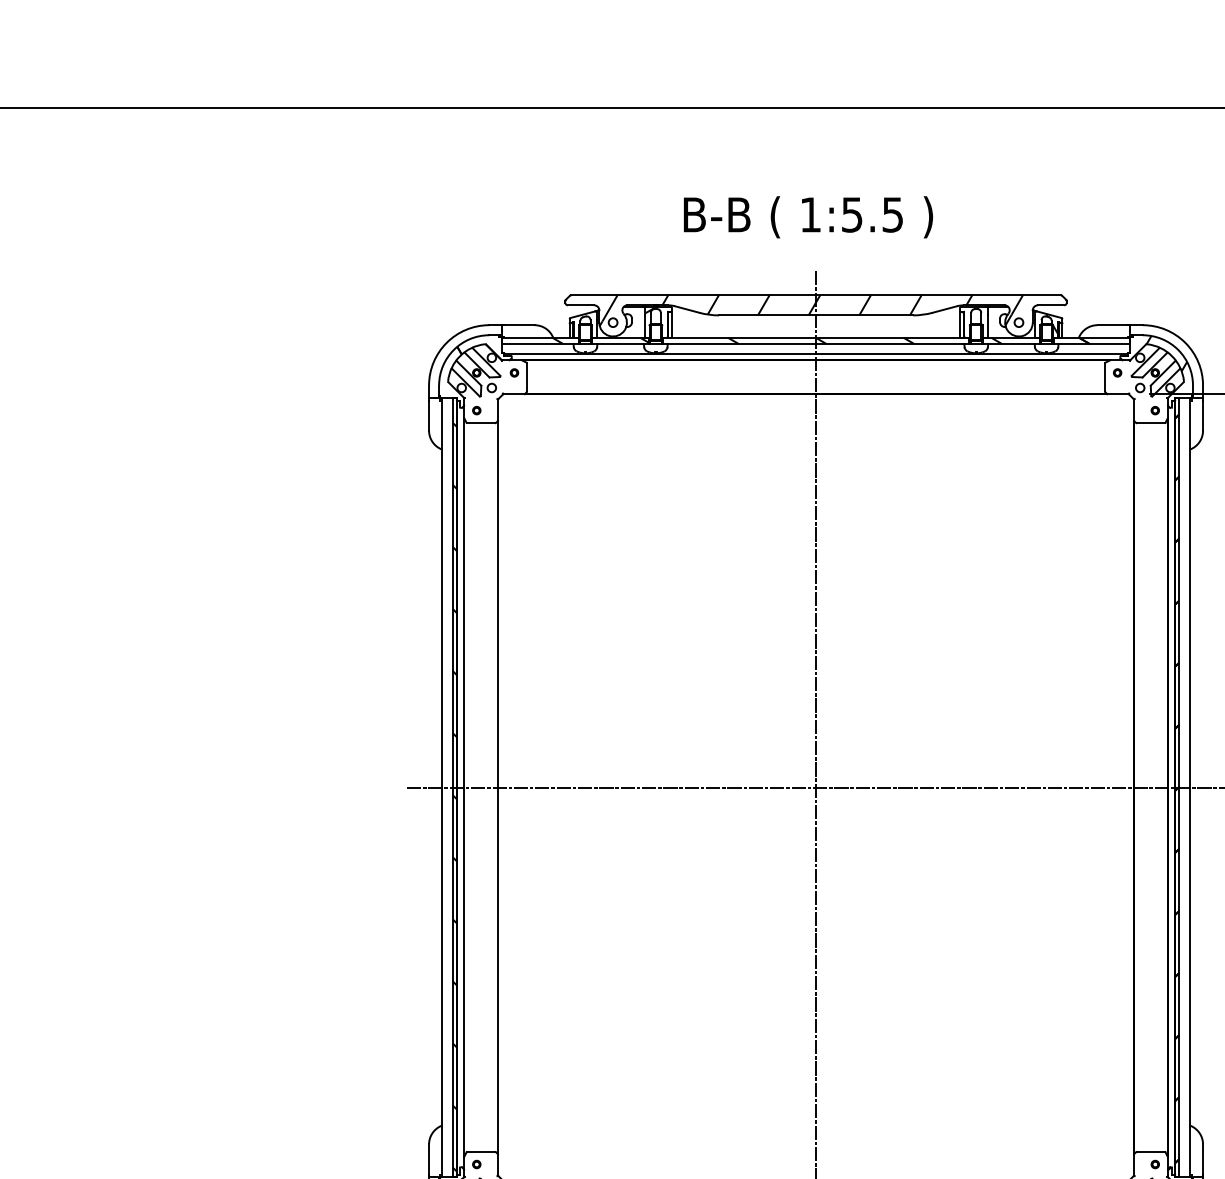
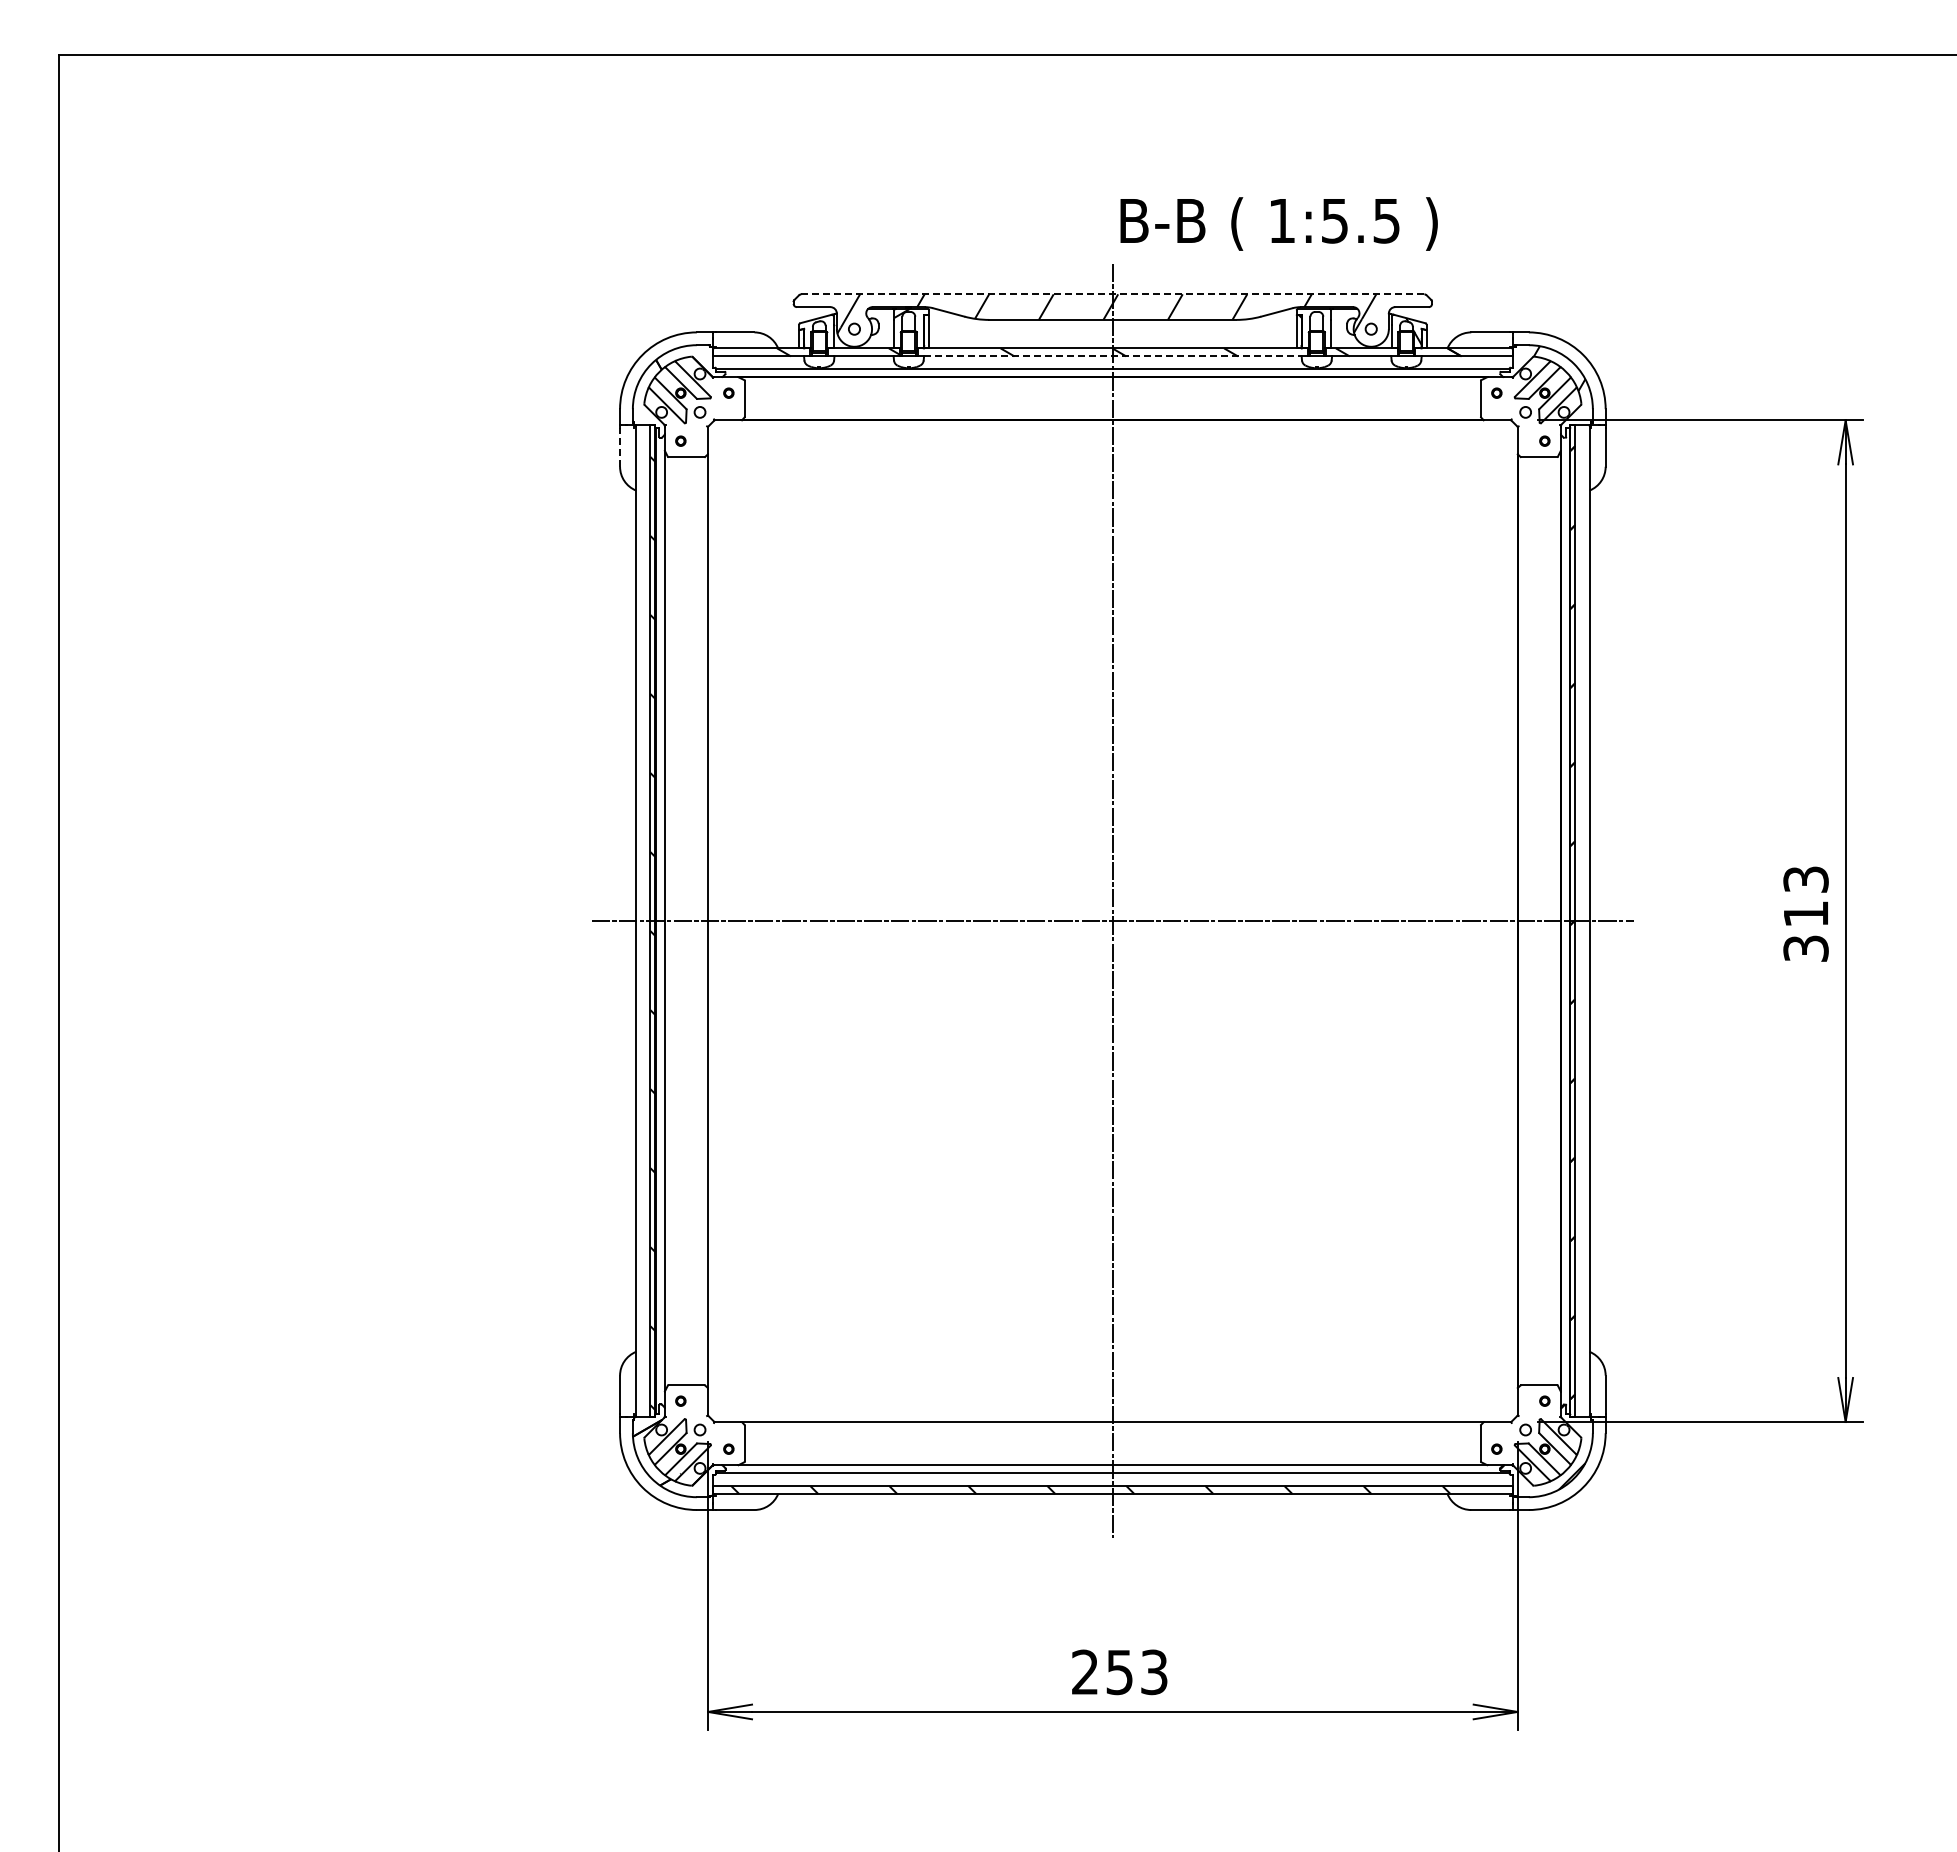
text: (807, 216) -> (1278, 223), moved
line: (815, 295) -> (1112, 294), solid -> dashed
line: (815, 344) -> (1112, 356), solid -> dashed
line: (429, 415) -> (620, 447), solid -> dashed

